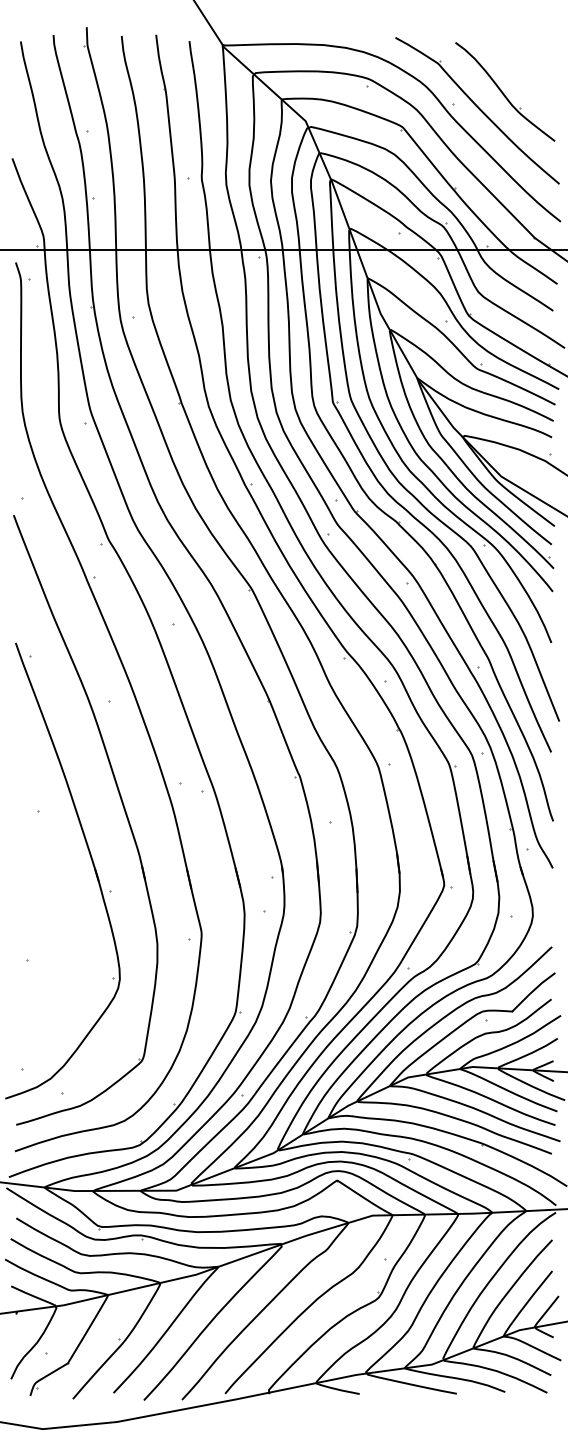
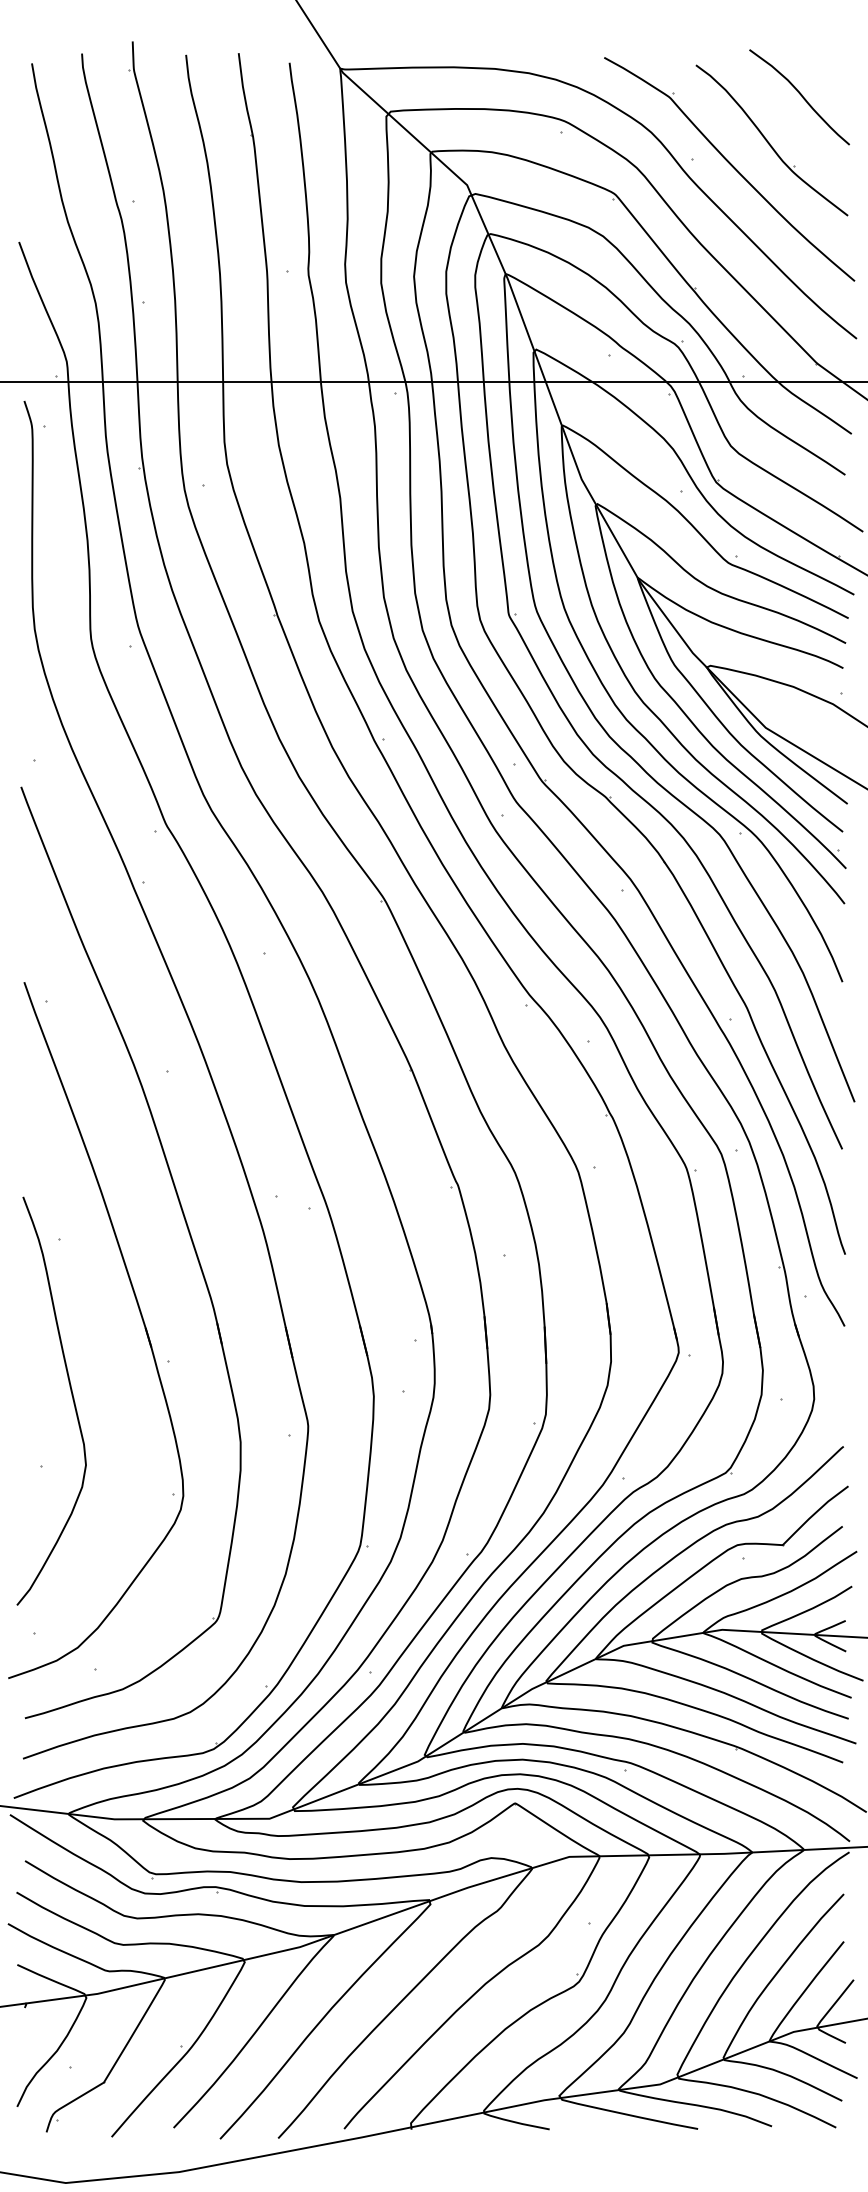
curve: (523, 62) -> (799, 95), added
curve: (46, 914) -> (71, 1396), added

